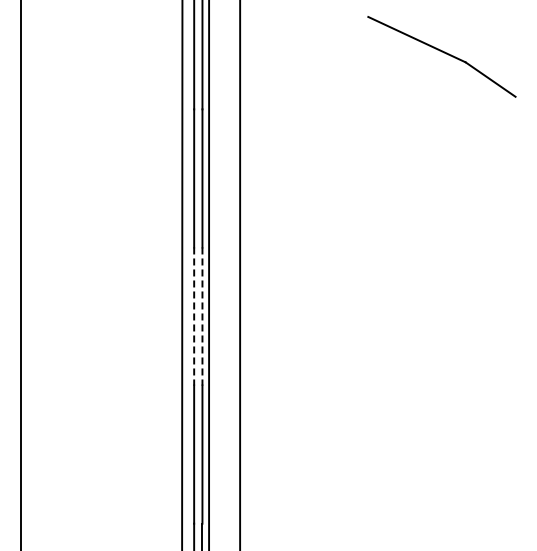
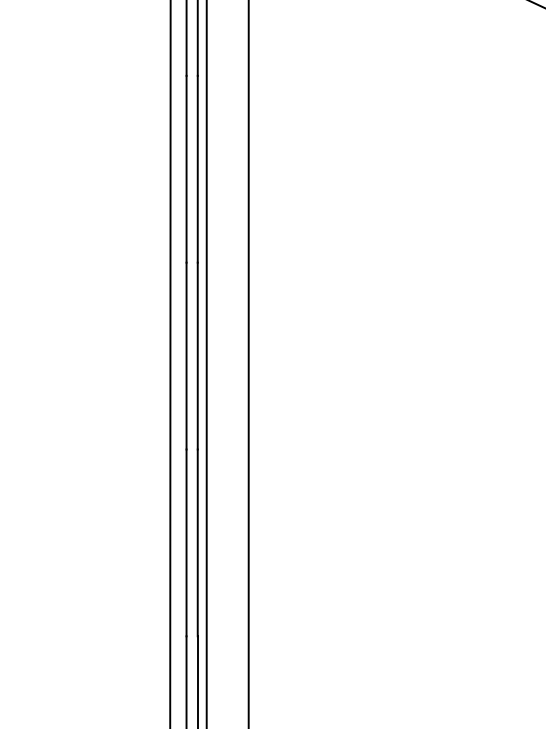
line: (194, 317) -> (186, 357), dashed -> solid
line: (202, 317) -> (197, 357), dashed -> solid

